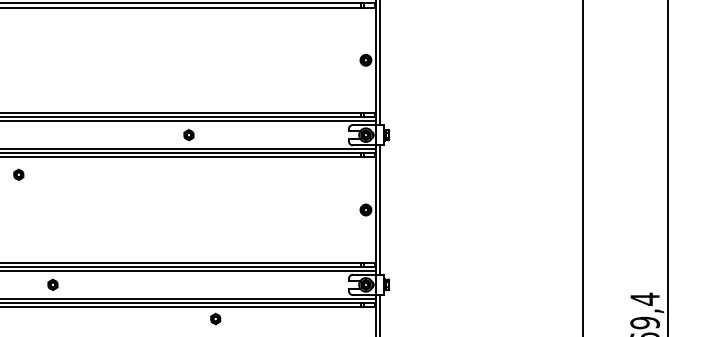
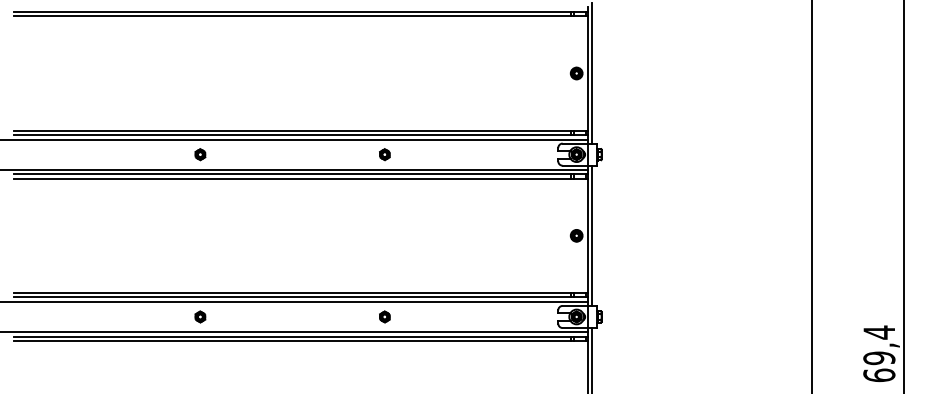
part: (18, 174) -> (200, 154), moved
part: (53, 284) -> (200, 316), moved
part: (215, 318) -> (384, 316), moved

